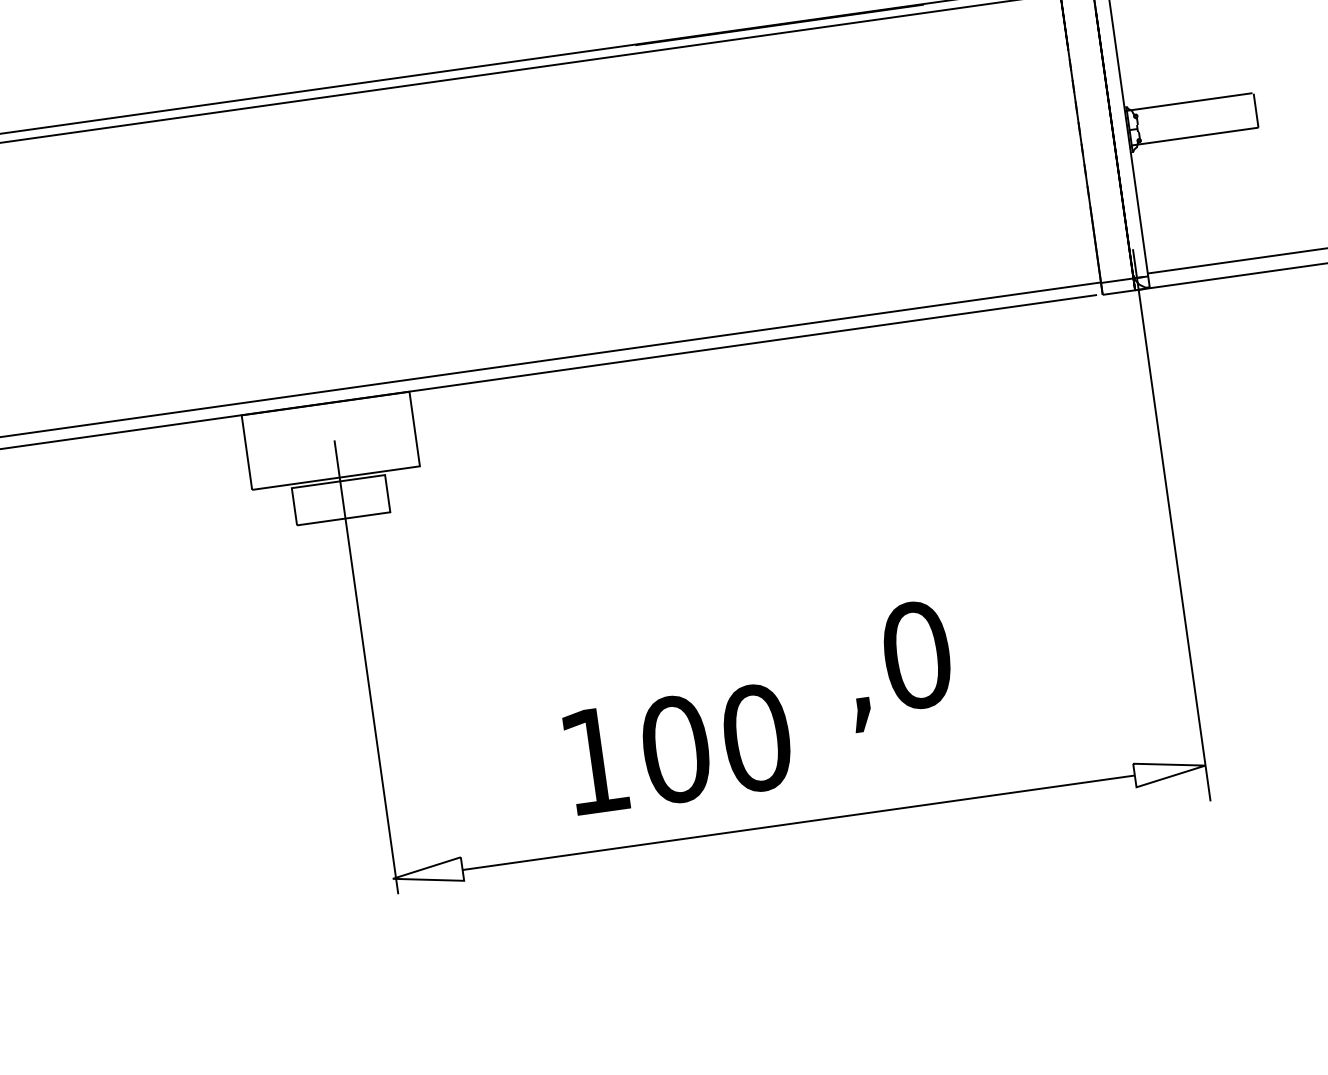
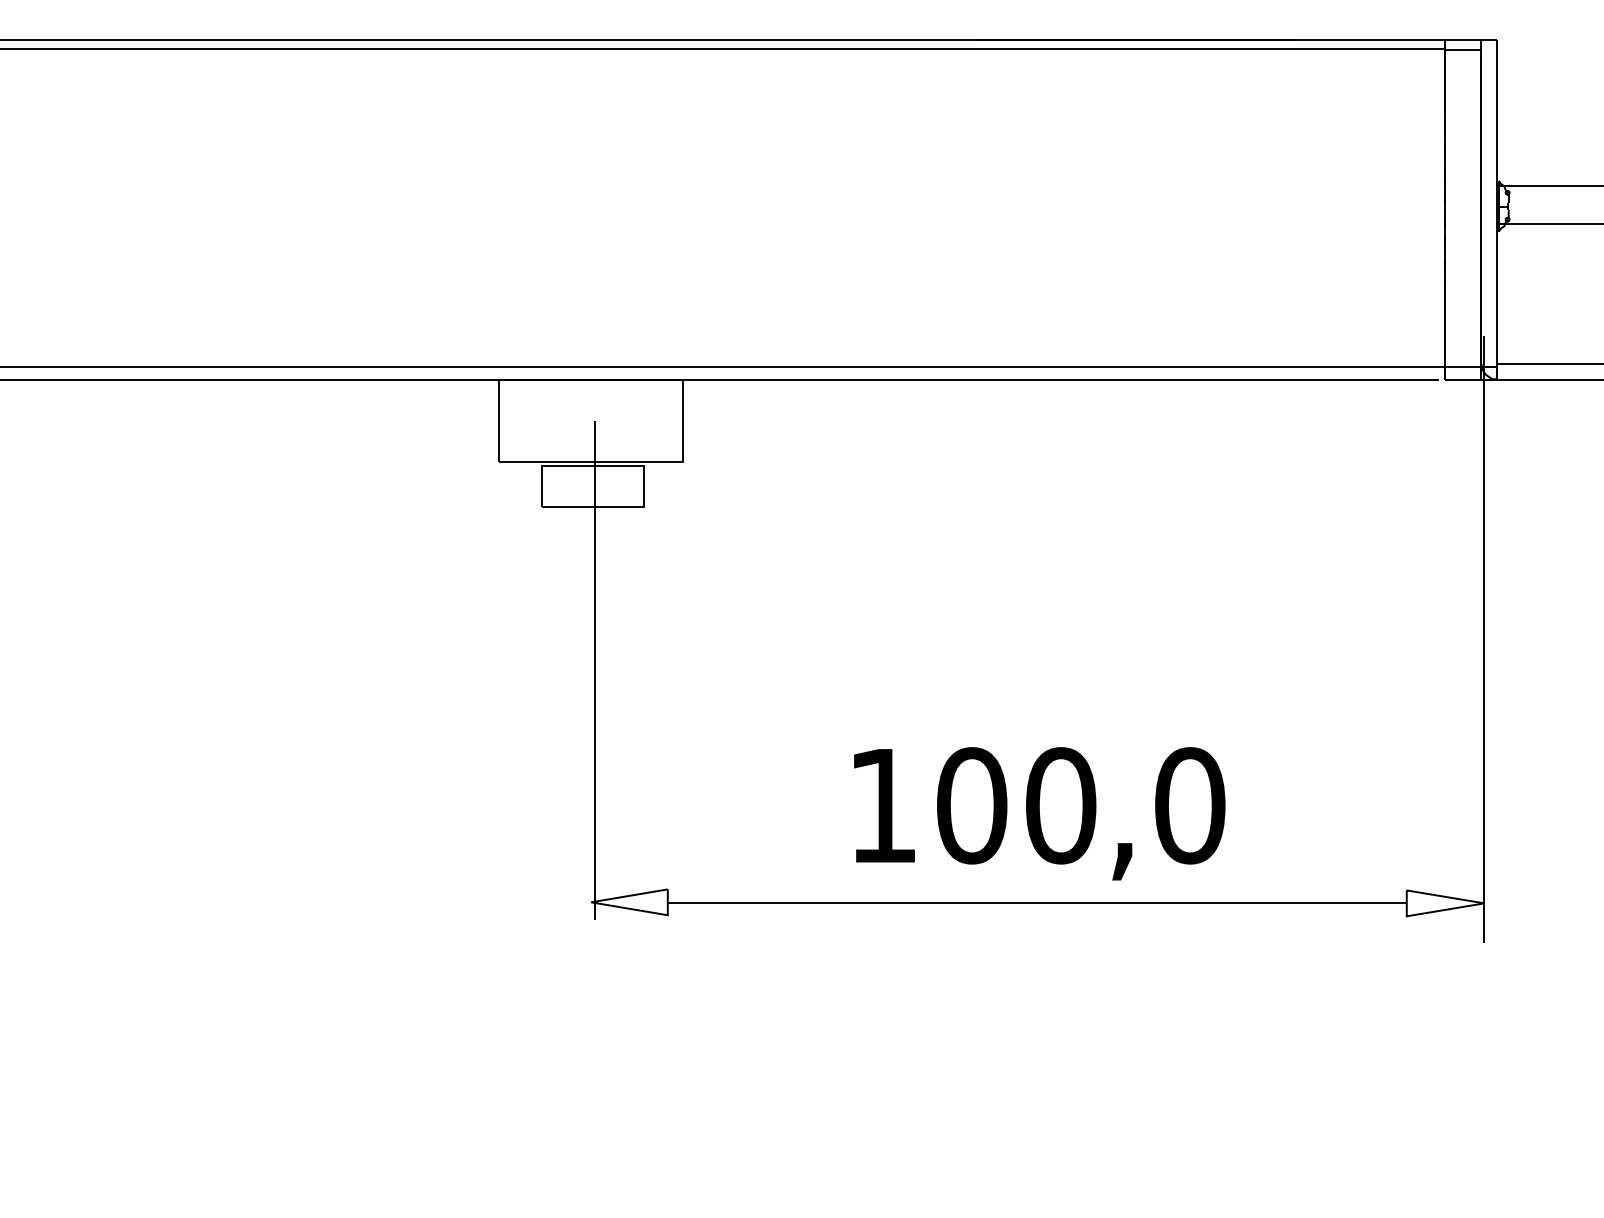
text: (898, 665) -> (1168, 813), moved
text: (679, 748) -> (975, 805), moved

